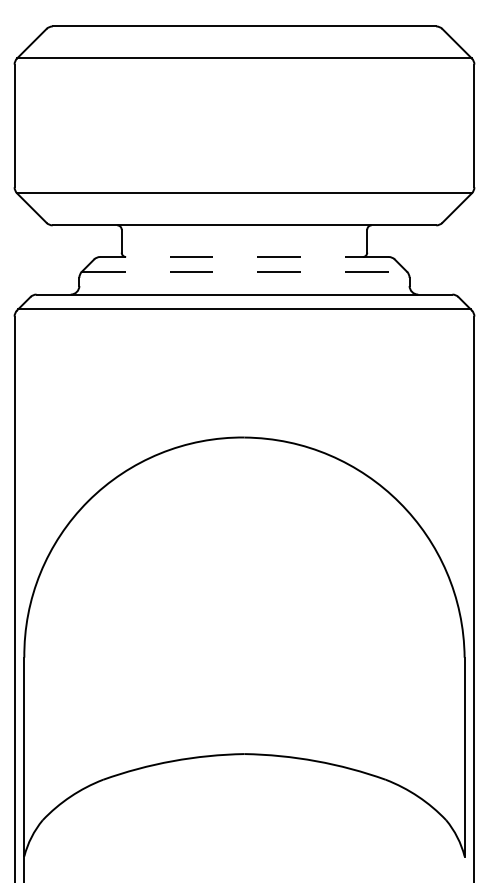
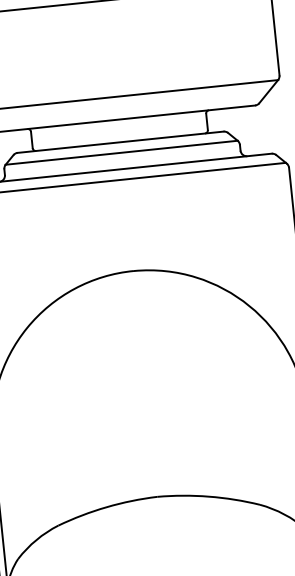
line: (243, 257) -> (119, 142), dashed -> solid
line: (244, 271) -> (121, 152), dashed -> solid

